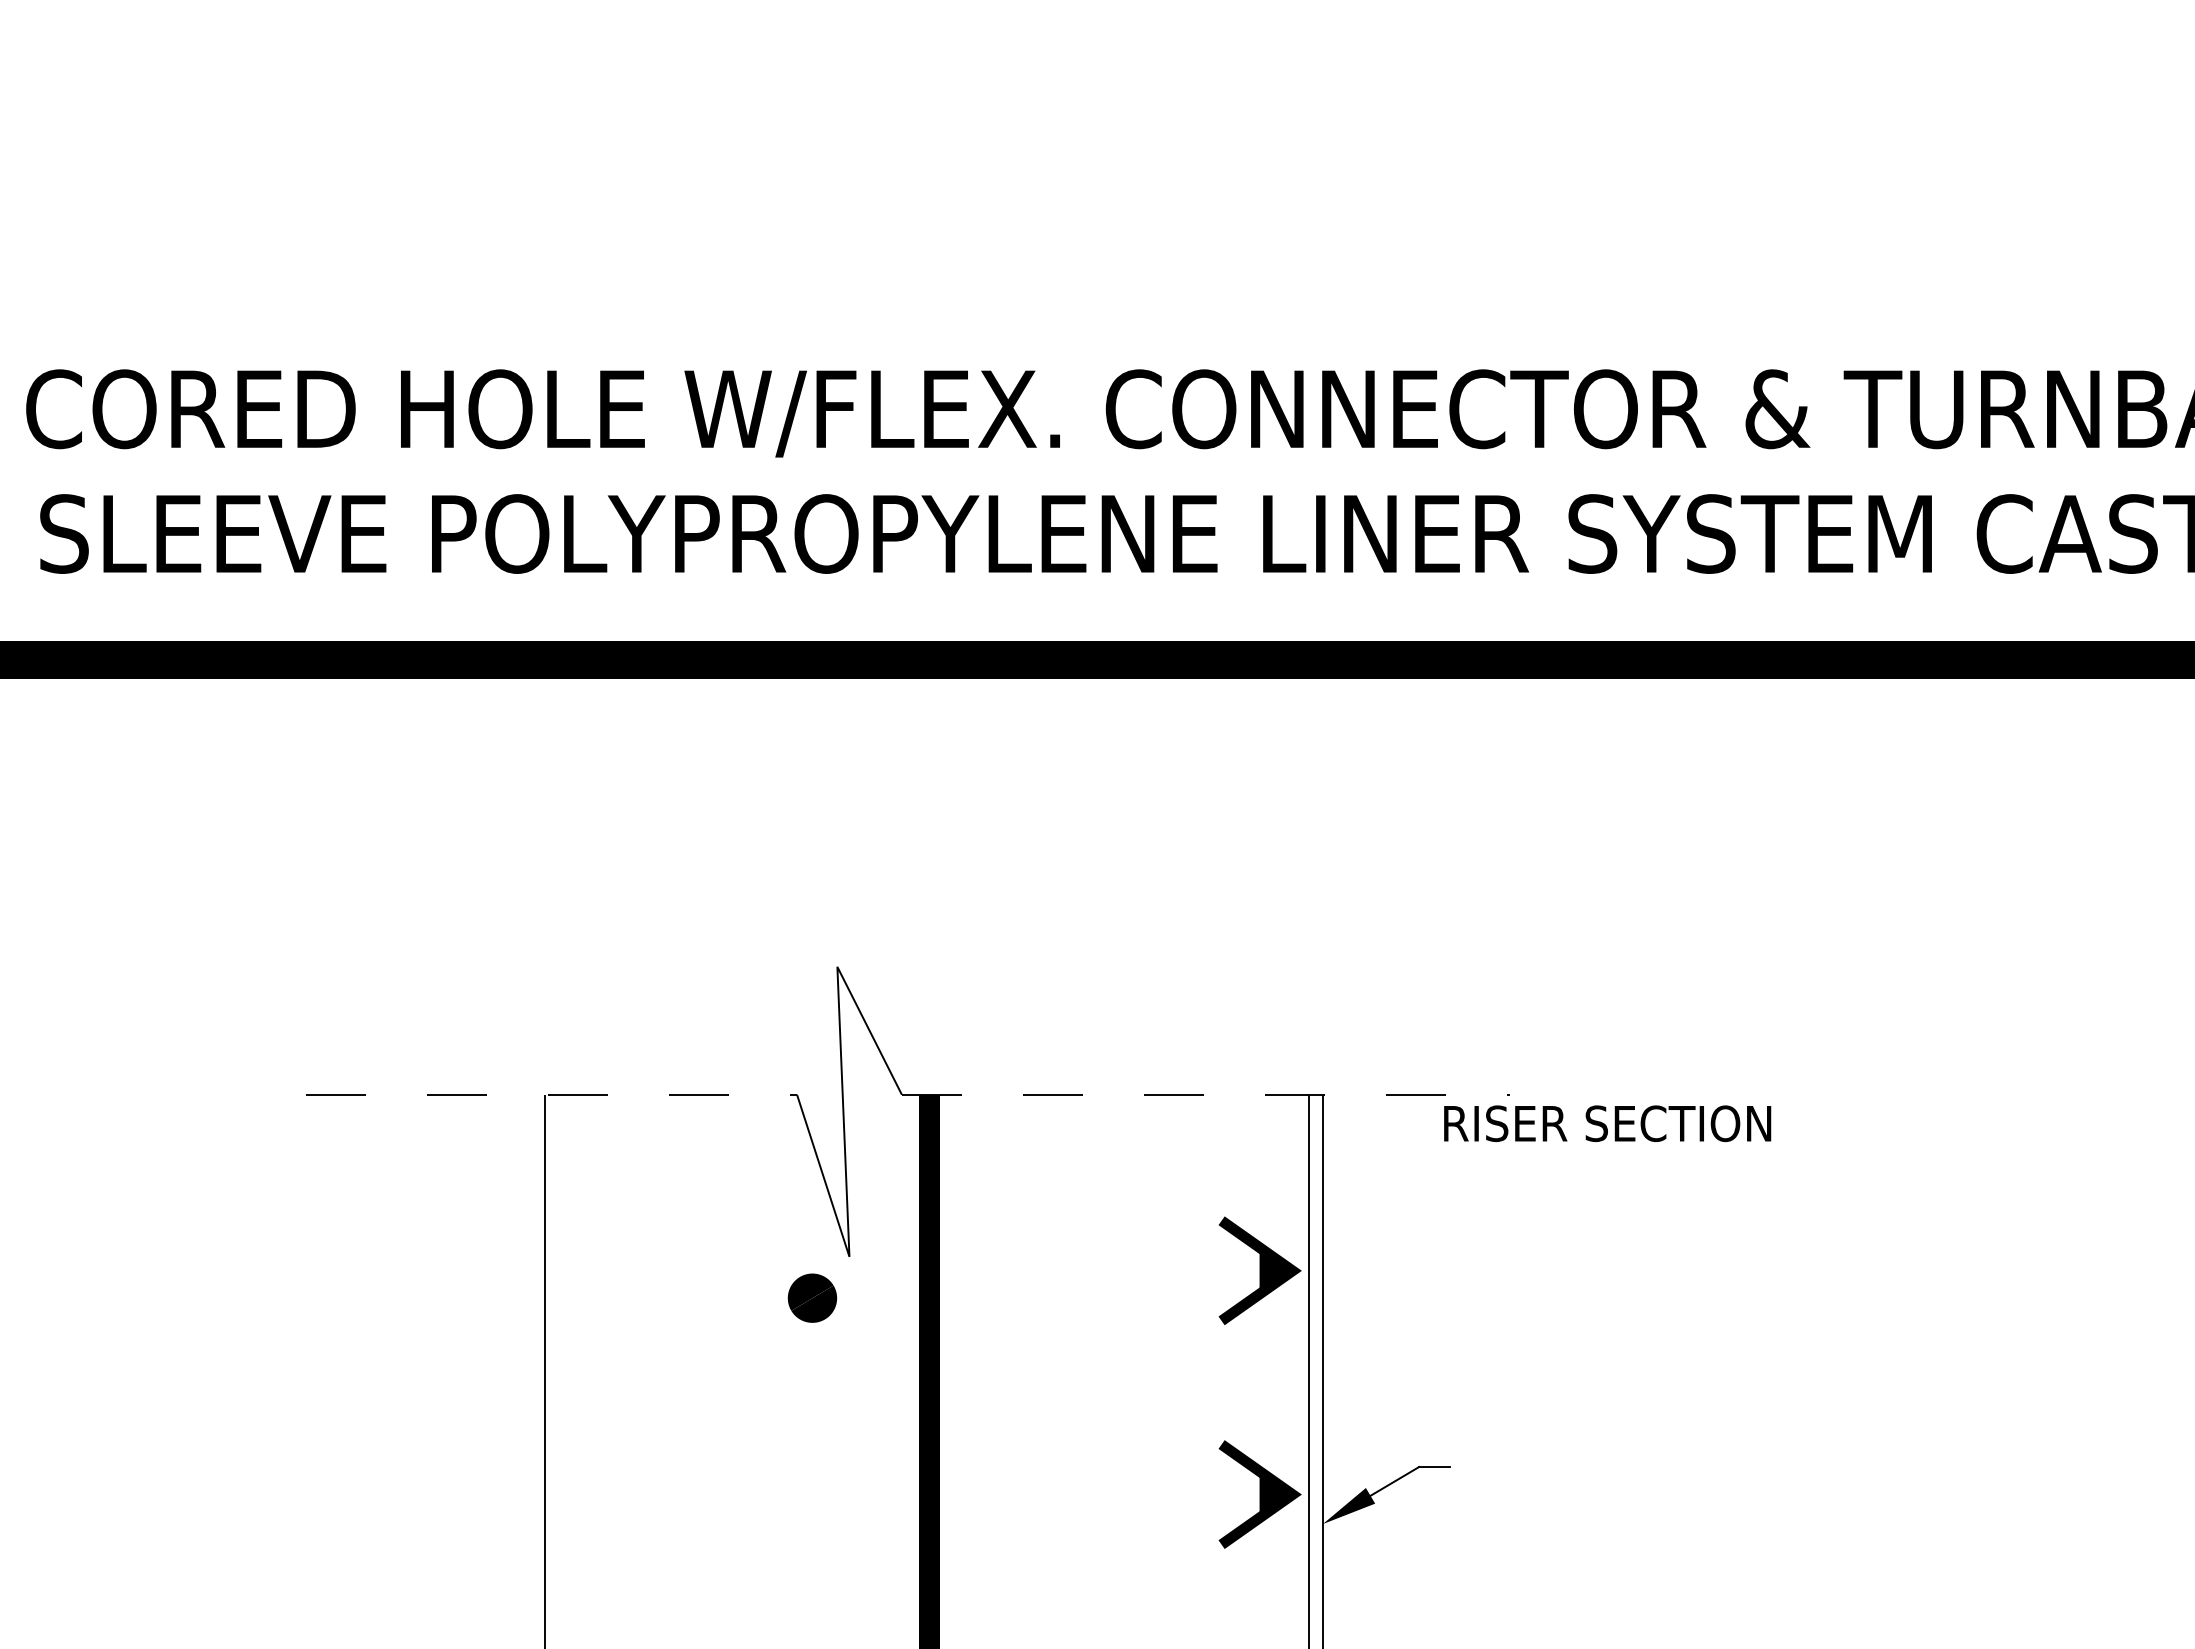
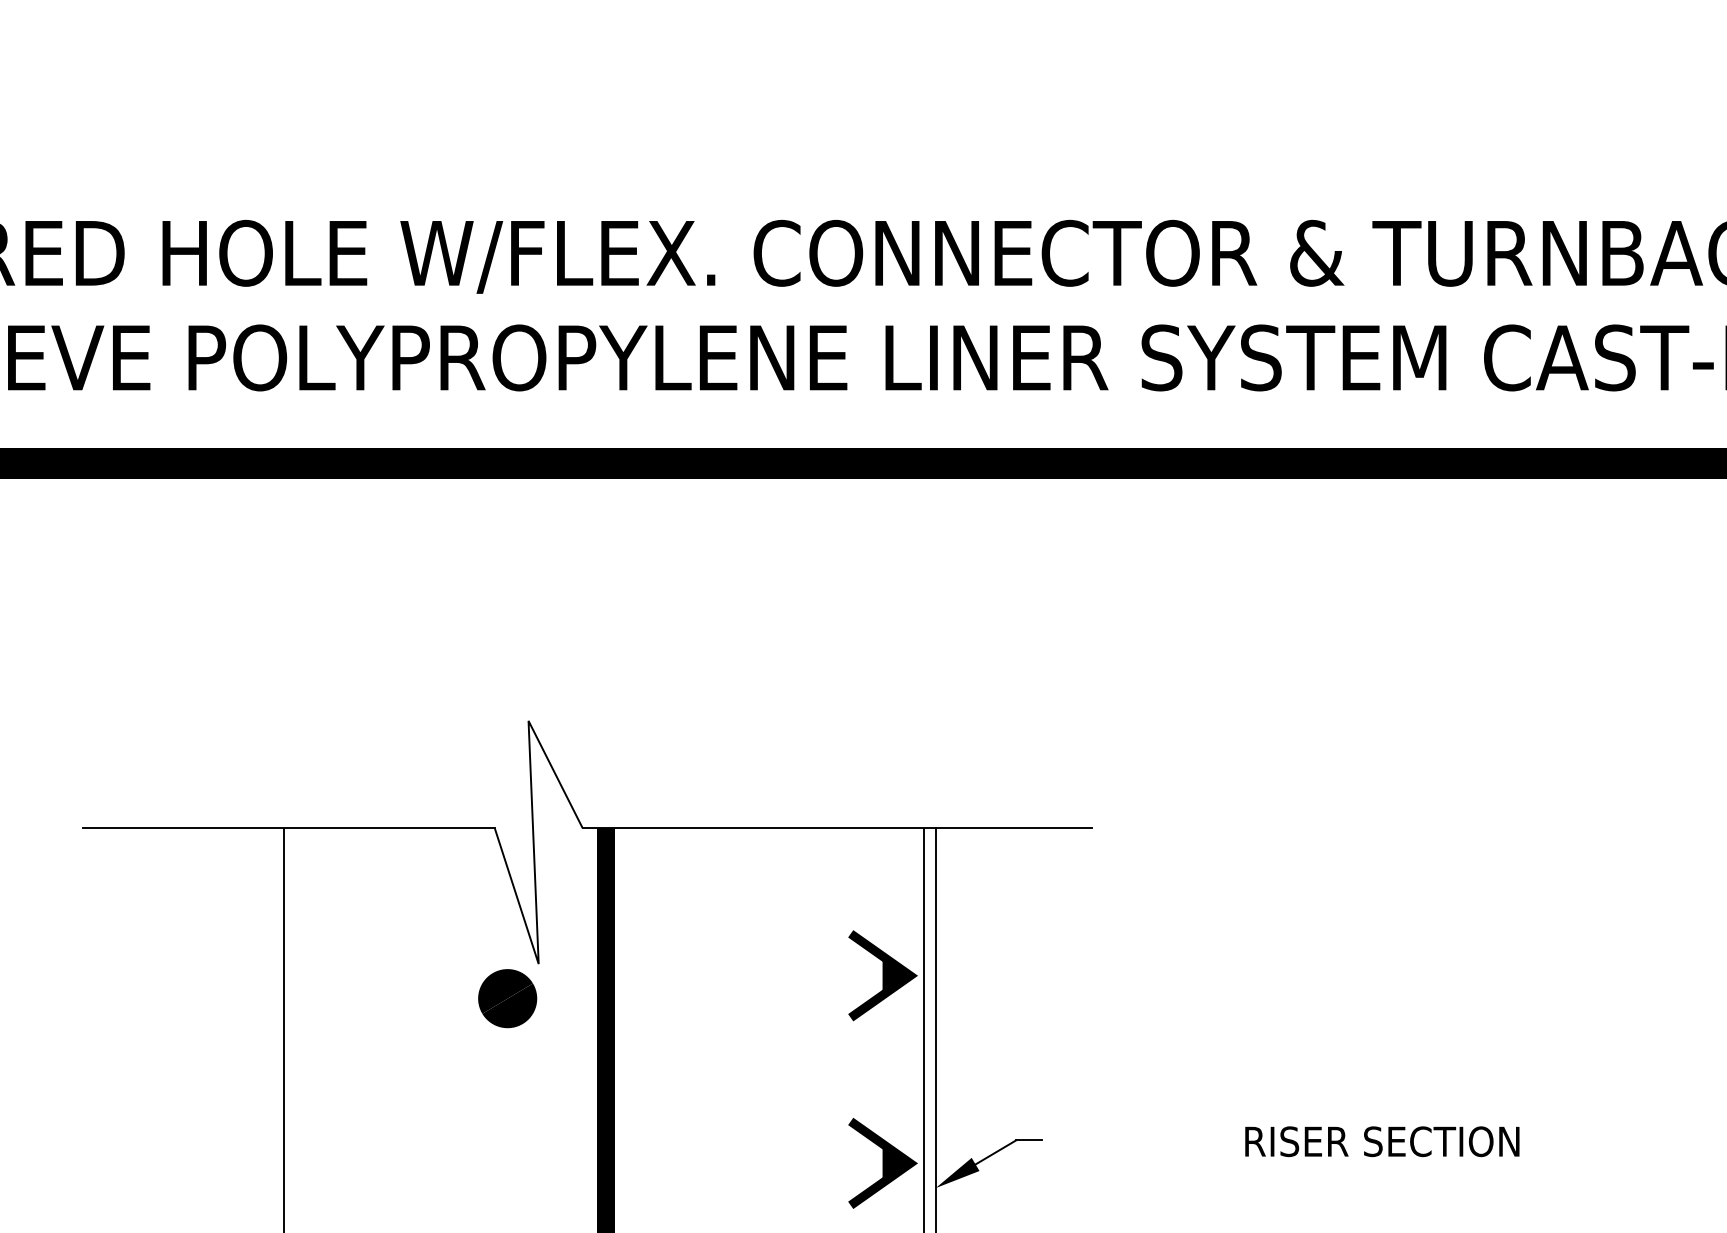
line: (551, 1094) -> (288, 827), dashed -> solid
line: (1205, 1094) -> (837, 827), dashed -> solid
text: (1607, 1123) -> (1382, 1141), moved
part: (812, 1298) -> (507, 998), size x1.43

